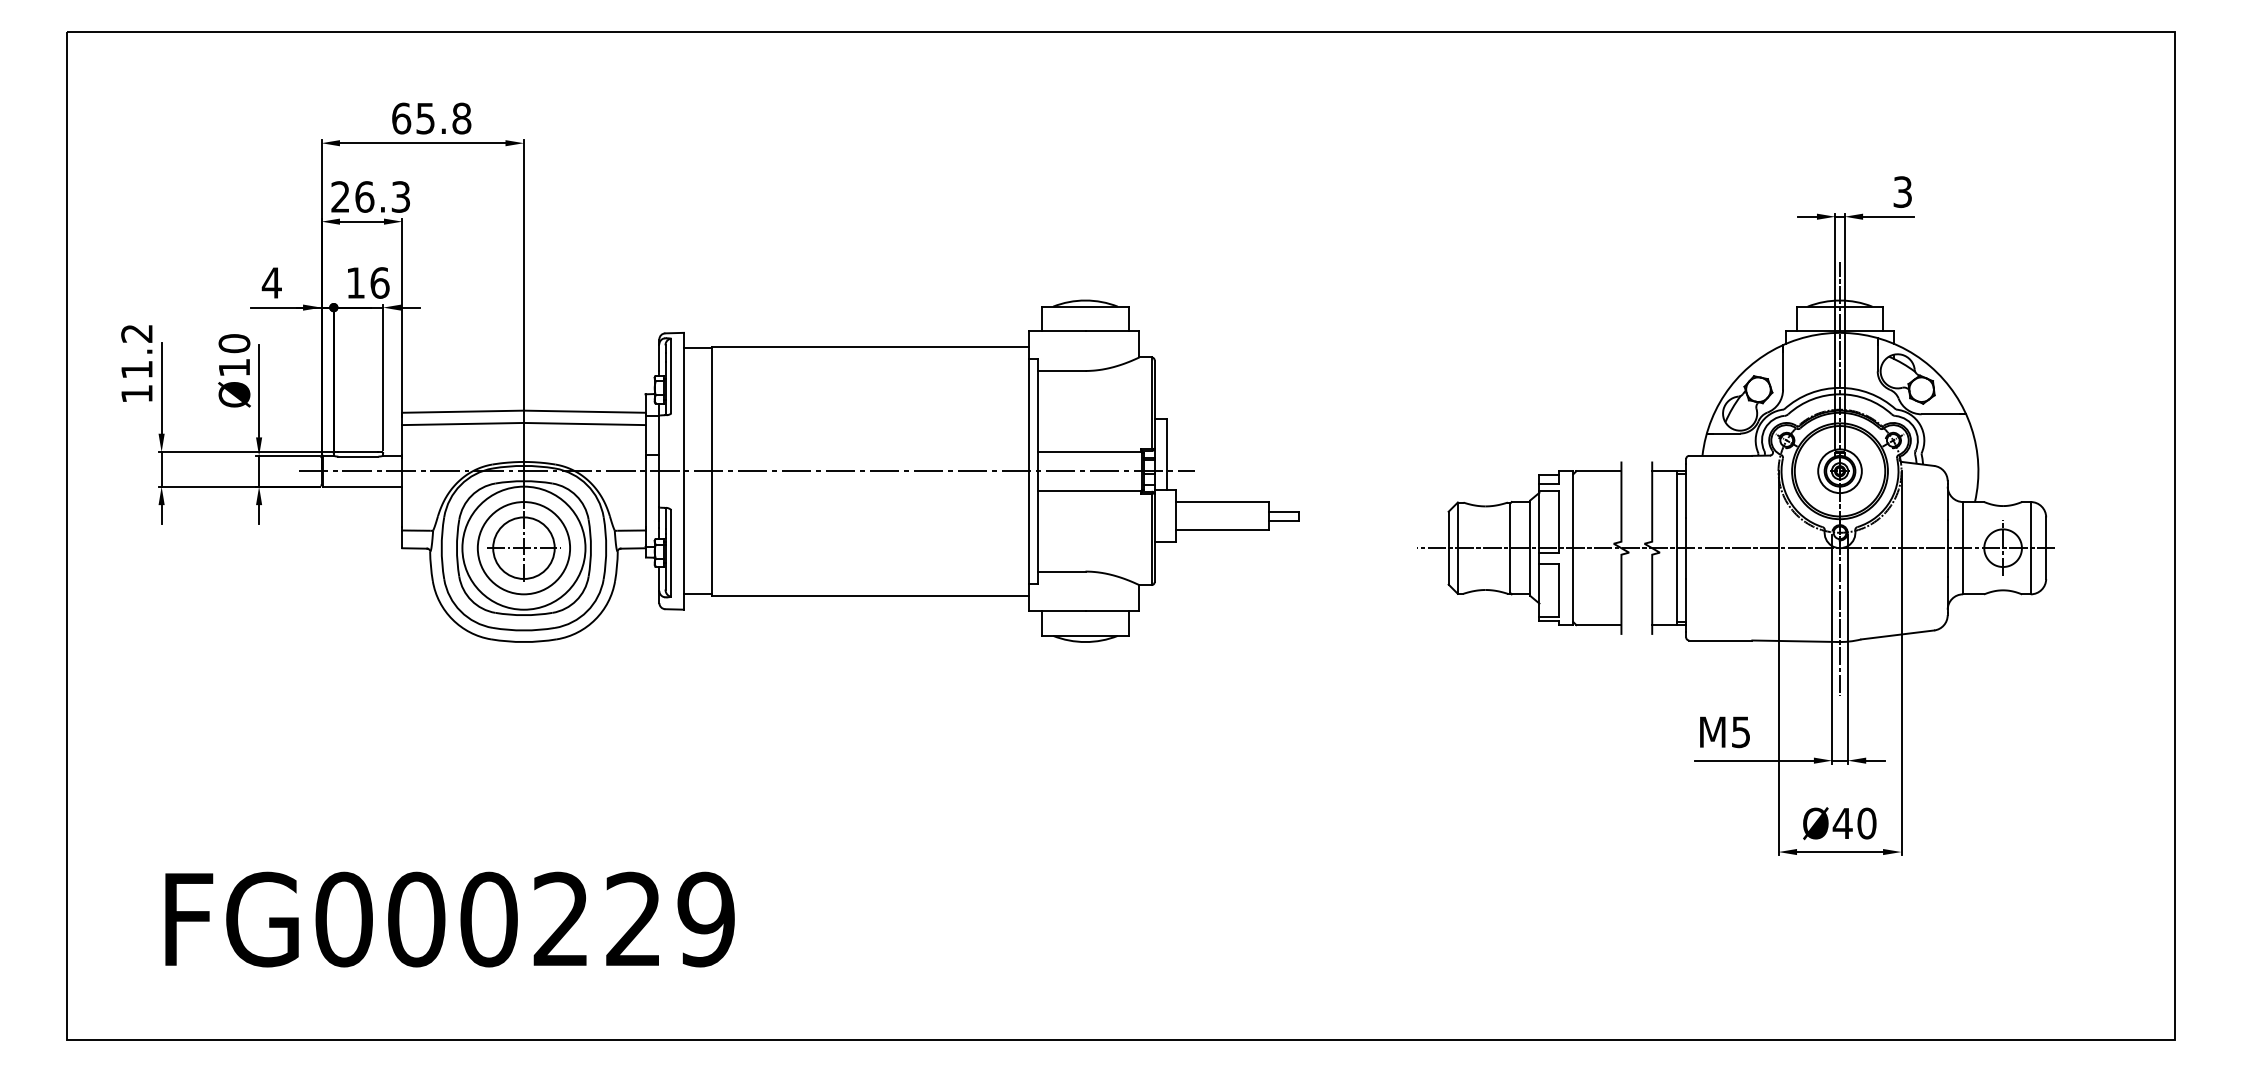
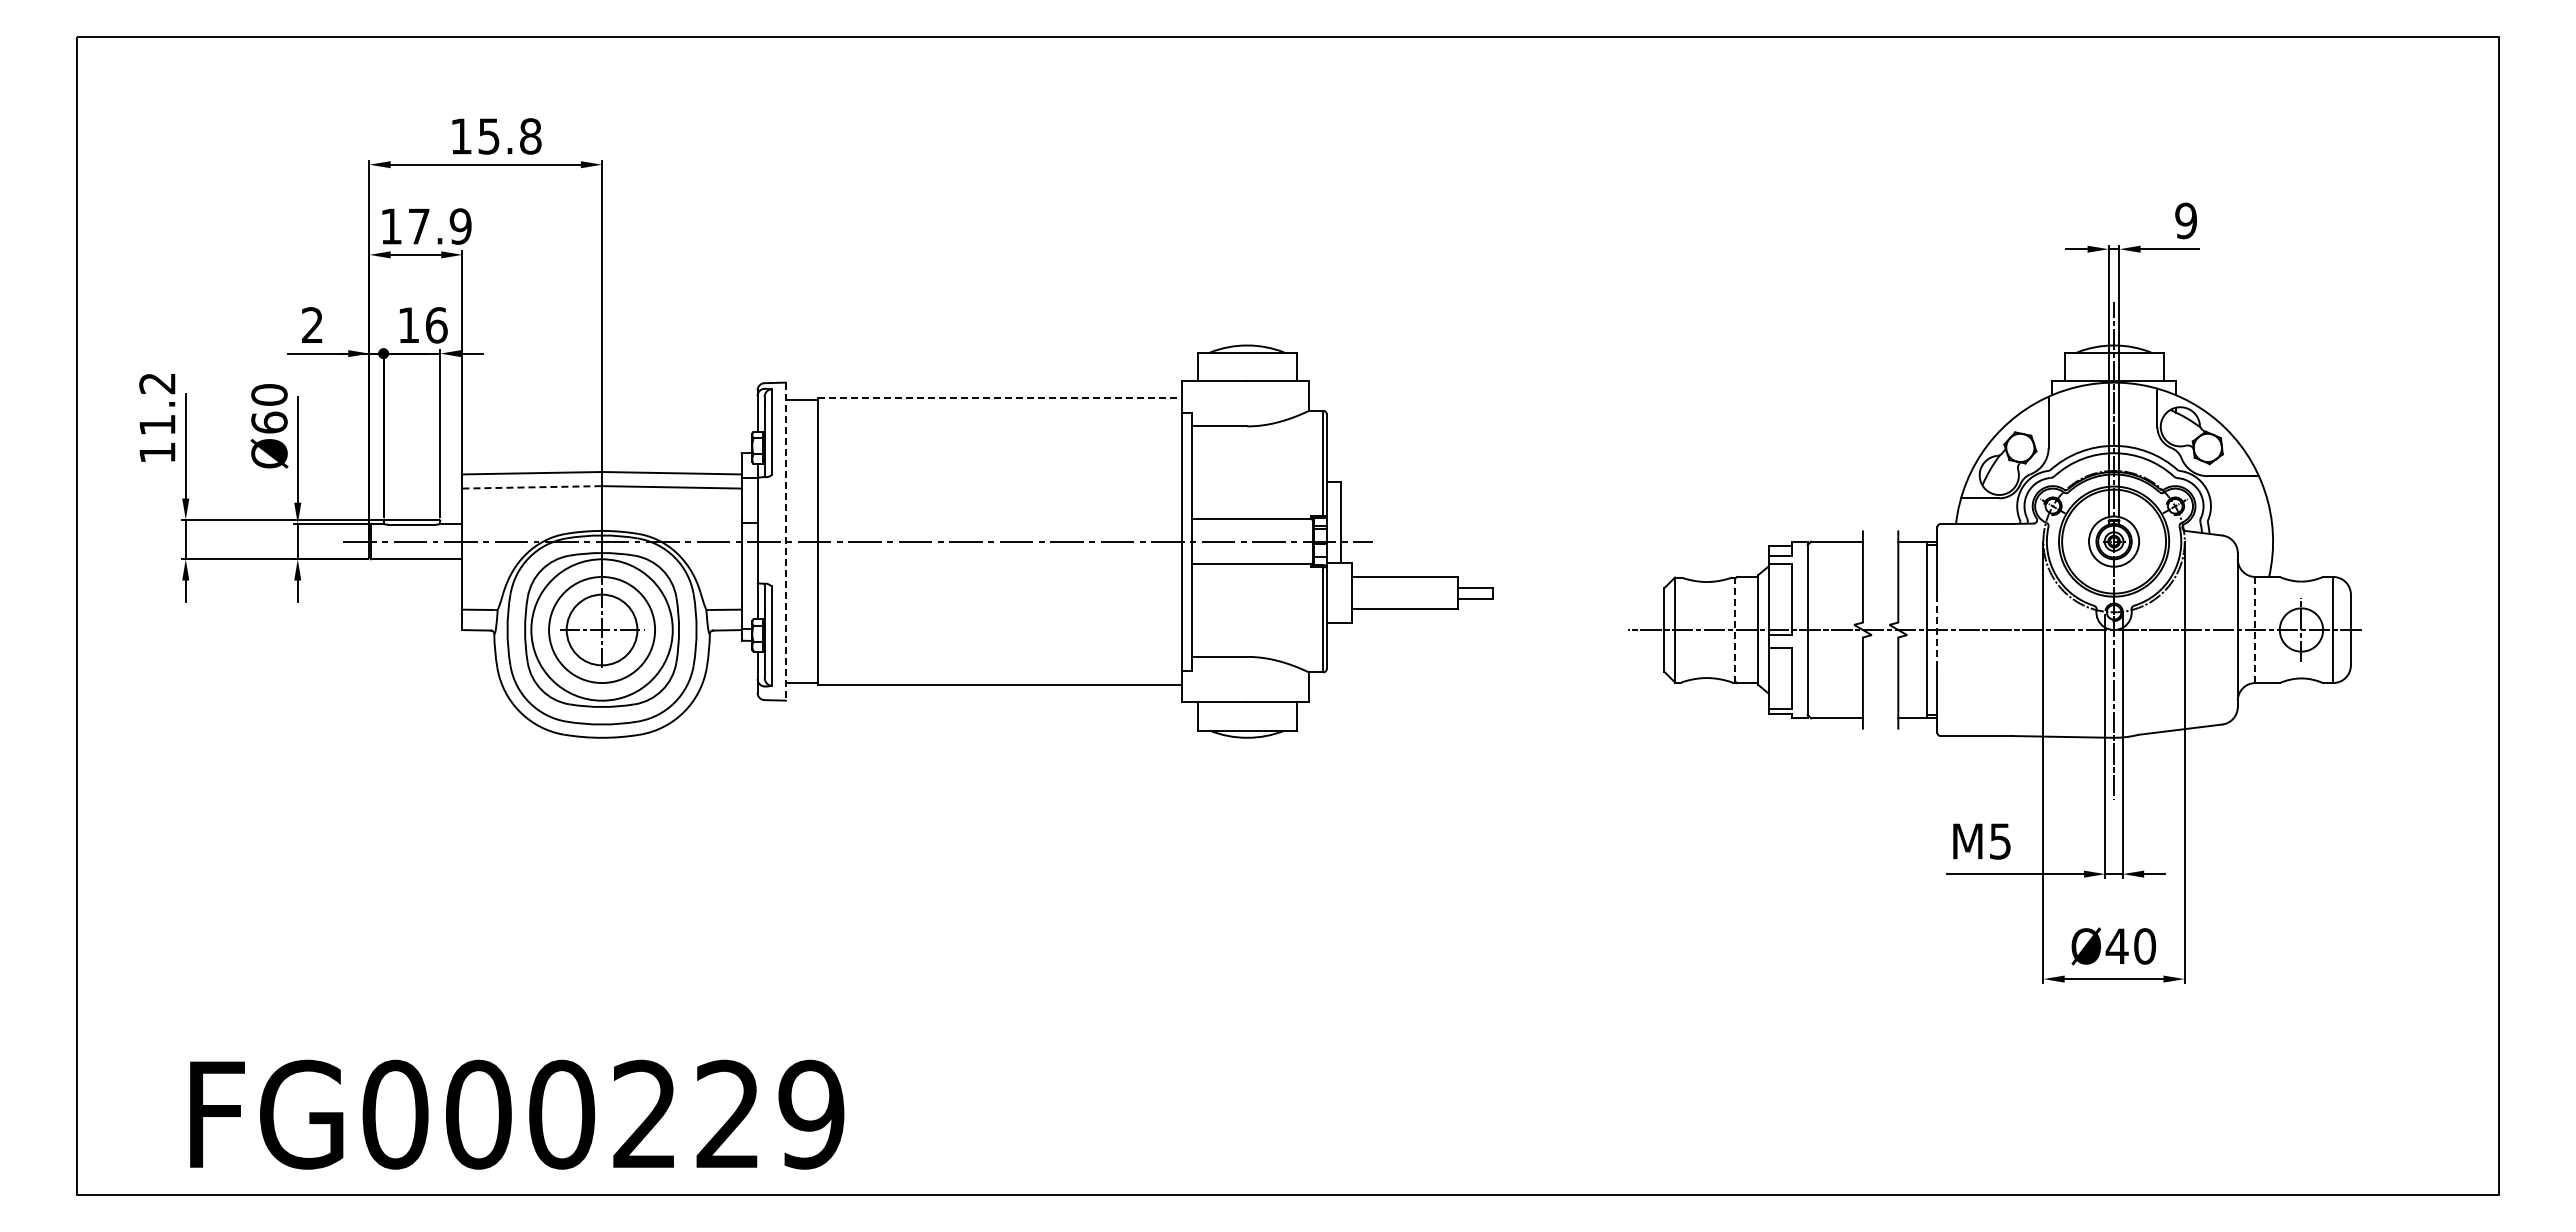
text: (401, 118) -> (461, 136), 65.8 -> 15.8
text: (1902, 191) -> (2185, 220), 3 -> 9
text: (370, 196) -> (425, 226), 26.3 -> 17.9
text: (271, 282) -> (311, 324), 4 -> 2
line: (870, 346) -> (1000, 398), solid -> dashed
text: (234, 367) -> (269, 422), Ø10 -> Ø60
line: (463, 424) -> (532, 487), solid -> dashed
line: (683, 472) -> (785, 542), solid -> dashed
line: (1510, 547) -> (1735, 629), solid -> dashed
line: (1686, 548) -> (1937, 630), solid -> dashed
line: (1963, 548) -> (2255, 630), solid -> dashed
text: (450, 919) -> (517, 1114), moved

